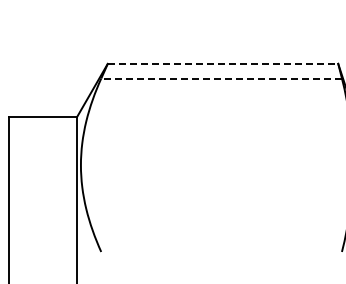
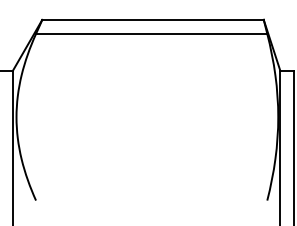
line: (223, 63) -> (153, 19), dashed -> solid
line: (221, 78) -> (151, 33), dashed -> solid

